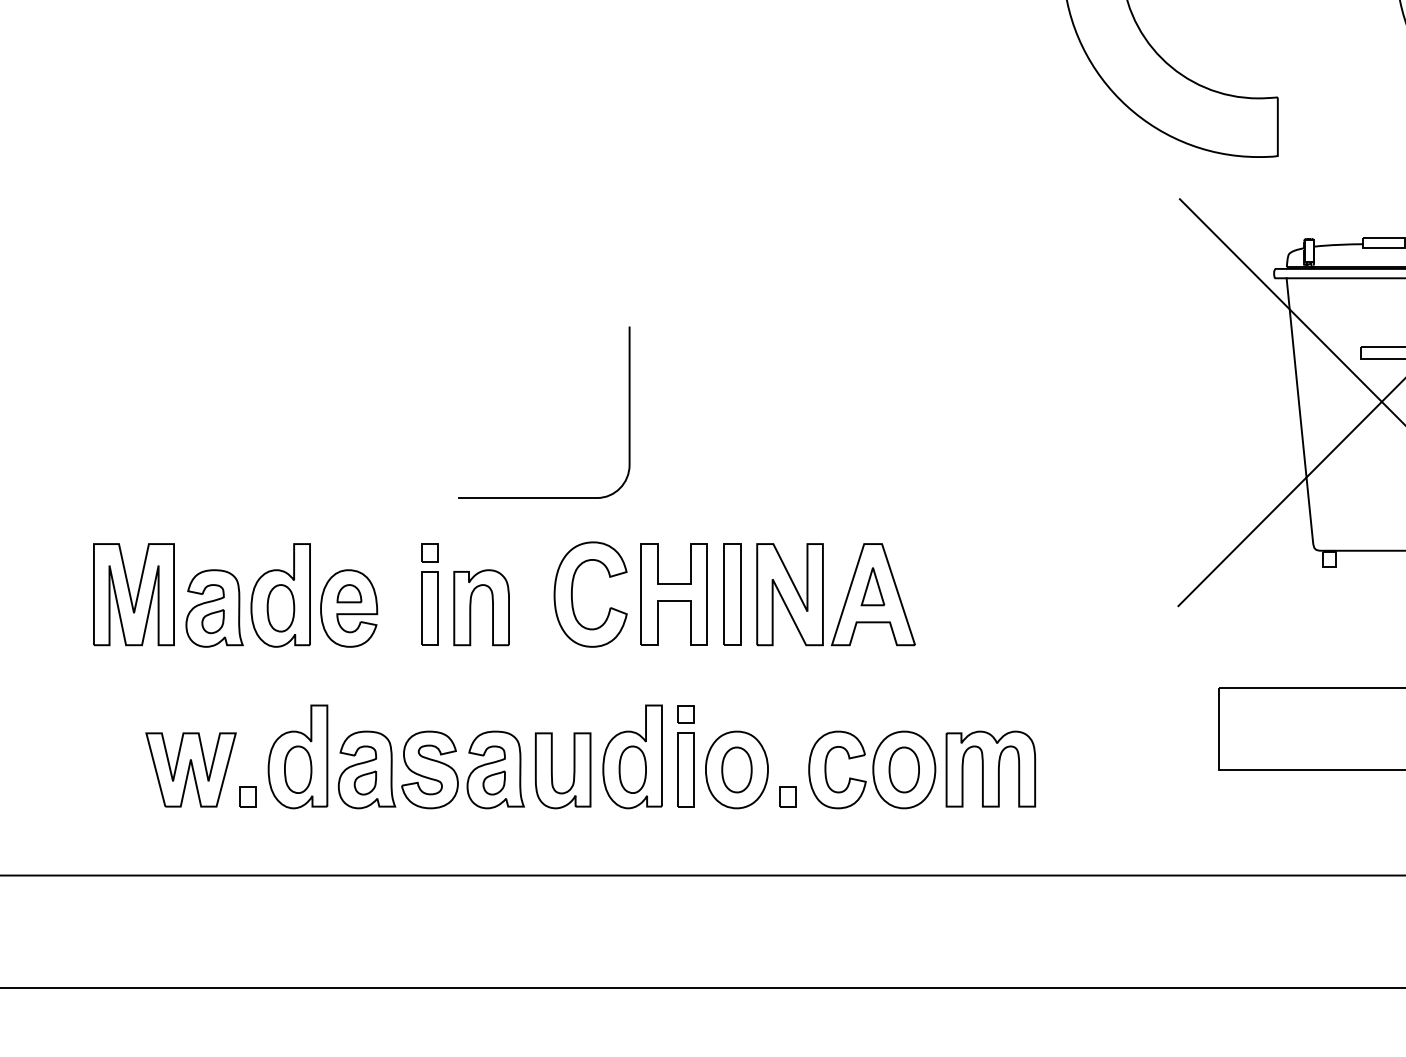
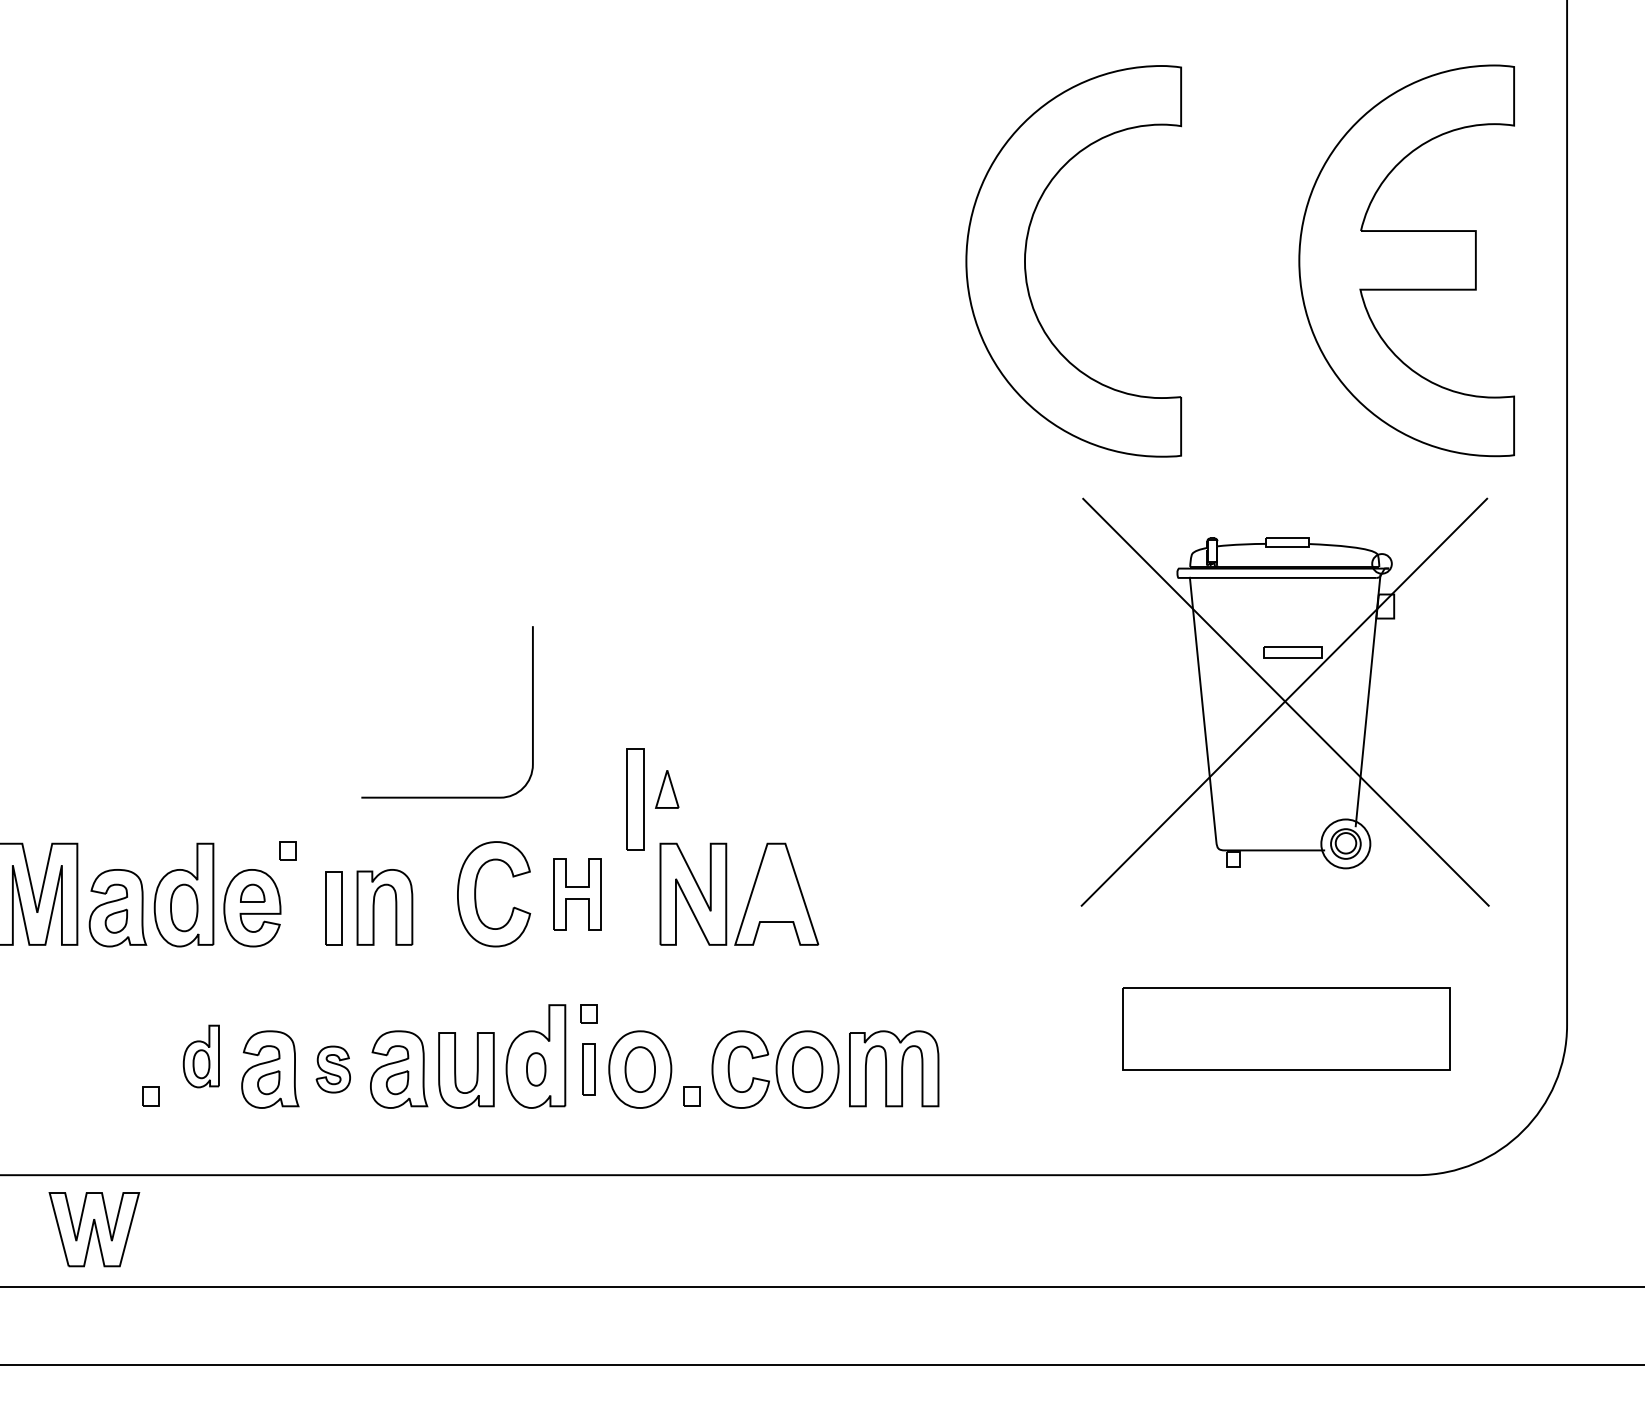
part: (430, 552) -> (287, 850), moved
part: (873, 586) -> (667, 789), moved
part: (674, 594) -> (577, 894), size x0.7
part: (732, 594) -> (635, 799), moved
part: (298, 756) -> (201, 1056), size x0.6
part: (191, 769) -> (94, 1229), moved
part: (430, 769) -> (333, 1069), size x0.6
part: (633, 769) -> (536, 1069), size x0.7
part: (685, 769) -> (588, 1069), size x0.7

